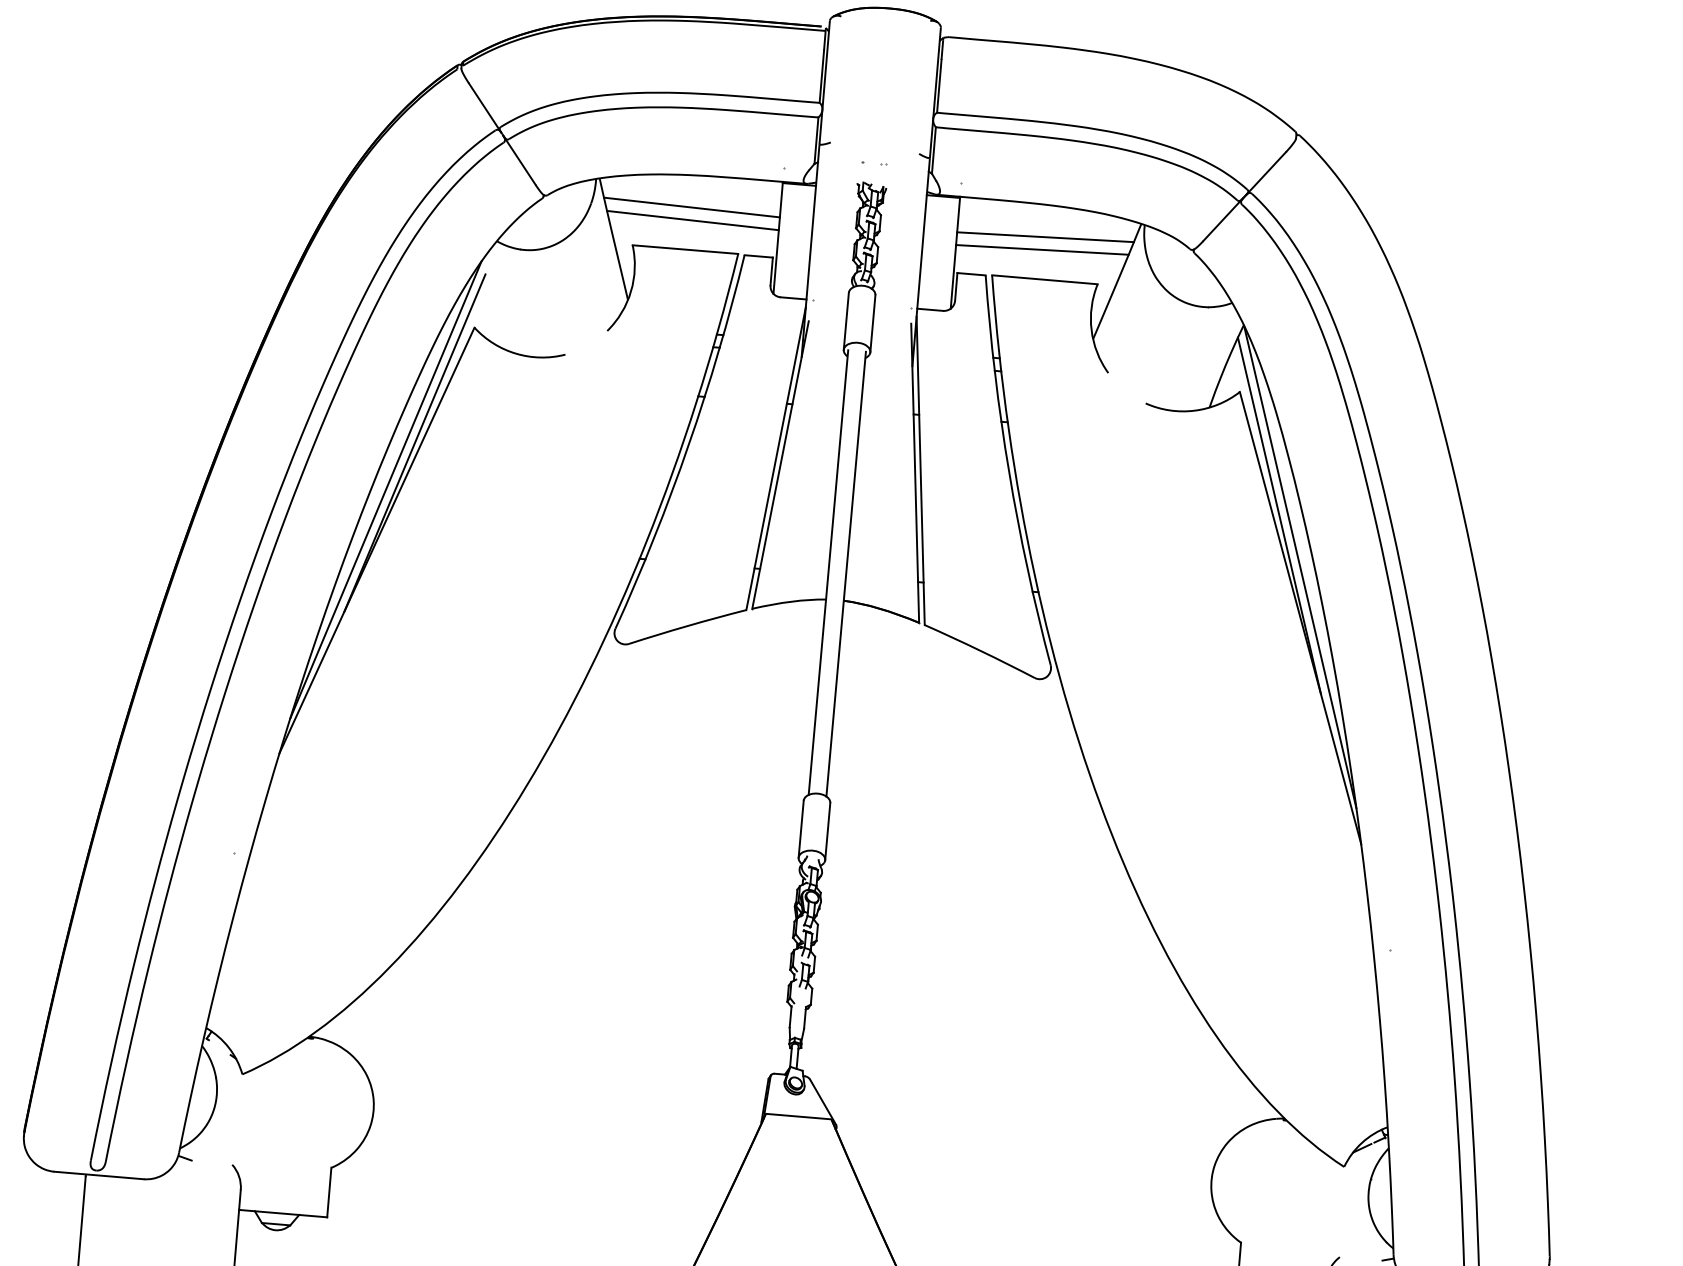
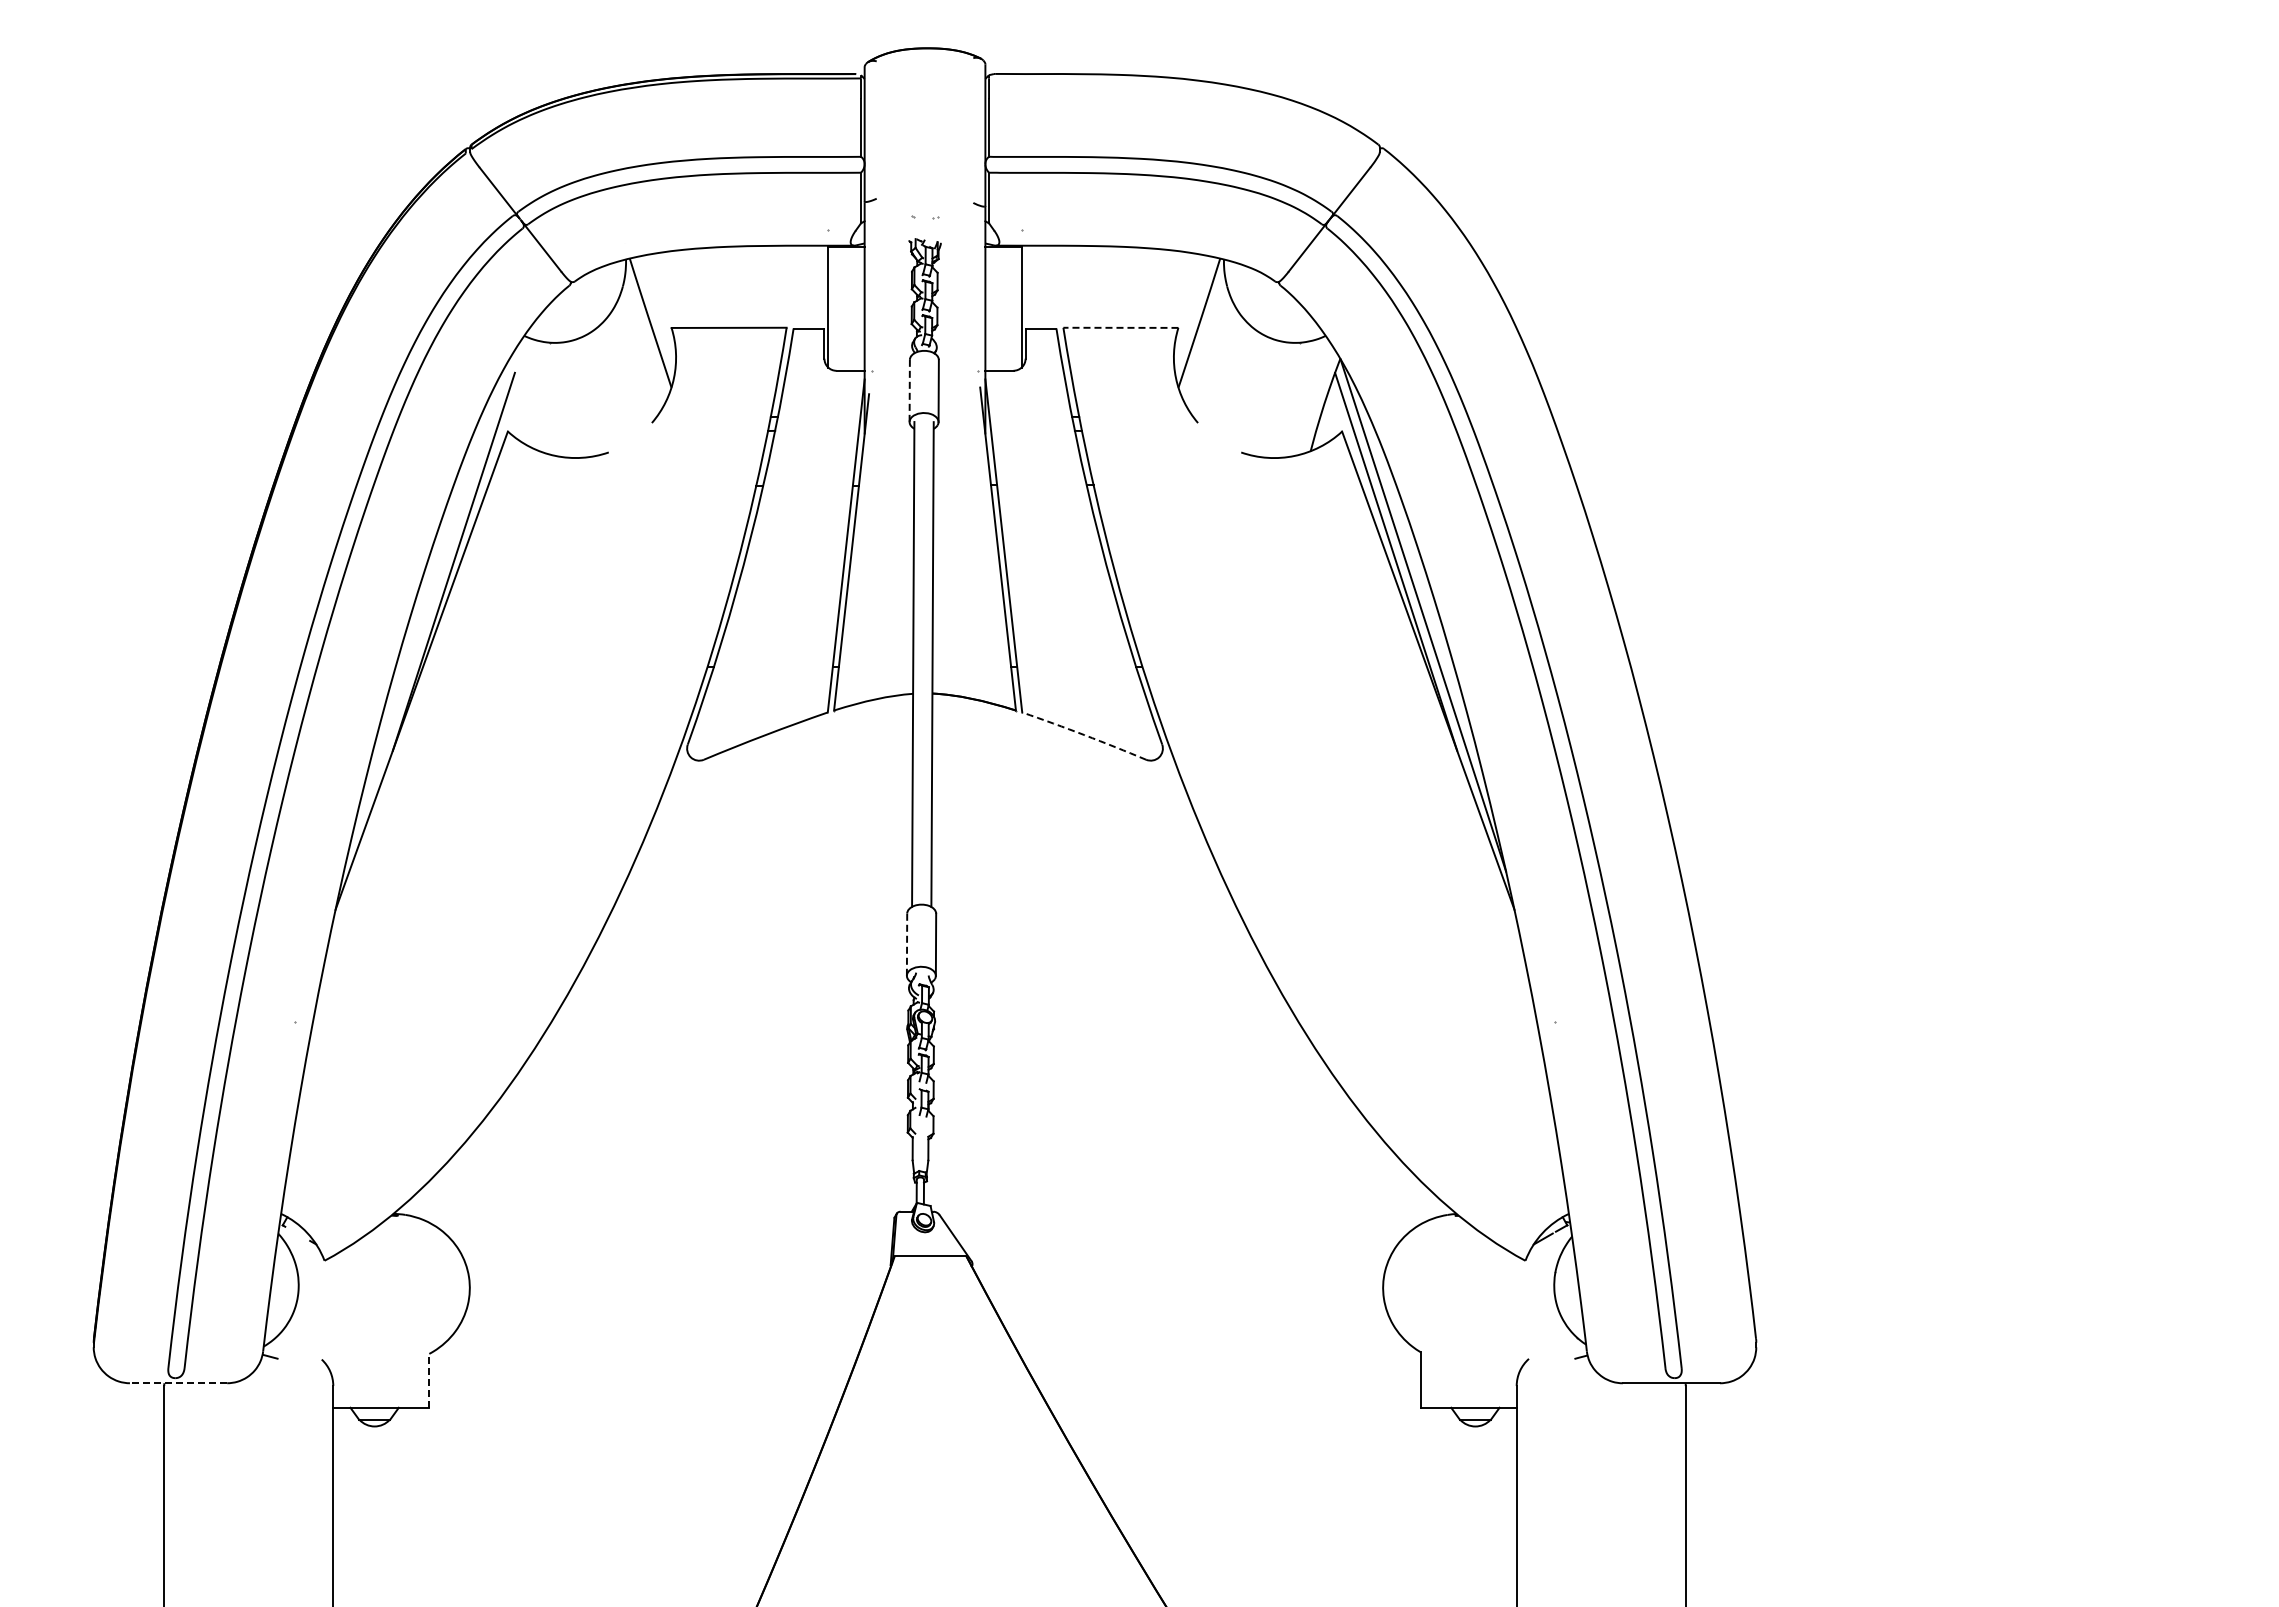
line: (692, 207) -> (732, 281), removed
line: (692, 220) -> (734, 295), removed
line: (1045, 237) -> (1117, 281), removed
line: (1042, 249) -> (1115, 295), removed
line: (1044, 279) -> (1120, 327), solid -> dashed
line: (846, 321) -> (909, 391), solid -> dashed
line: (385, 490) -> (426, 615), removed
arc: (980, 650) -> (1084, 735), solid -> dashed
line: (801, 829) -> (907, 944), solid -> dashed
line: (98, 1175) -> (178, 1383), solid -> dashed
line: (329, 1192) -> (429, 1380), solid -> dashed

